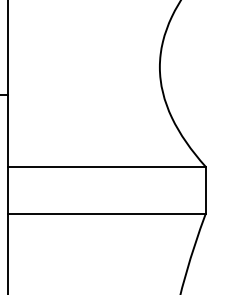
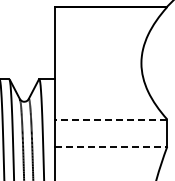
line: (105, 166) -> (110, 119), solid -> dashed
line: (107, 214) -> (111, 146), solid -> dashed

